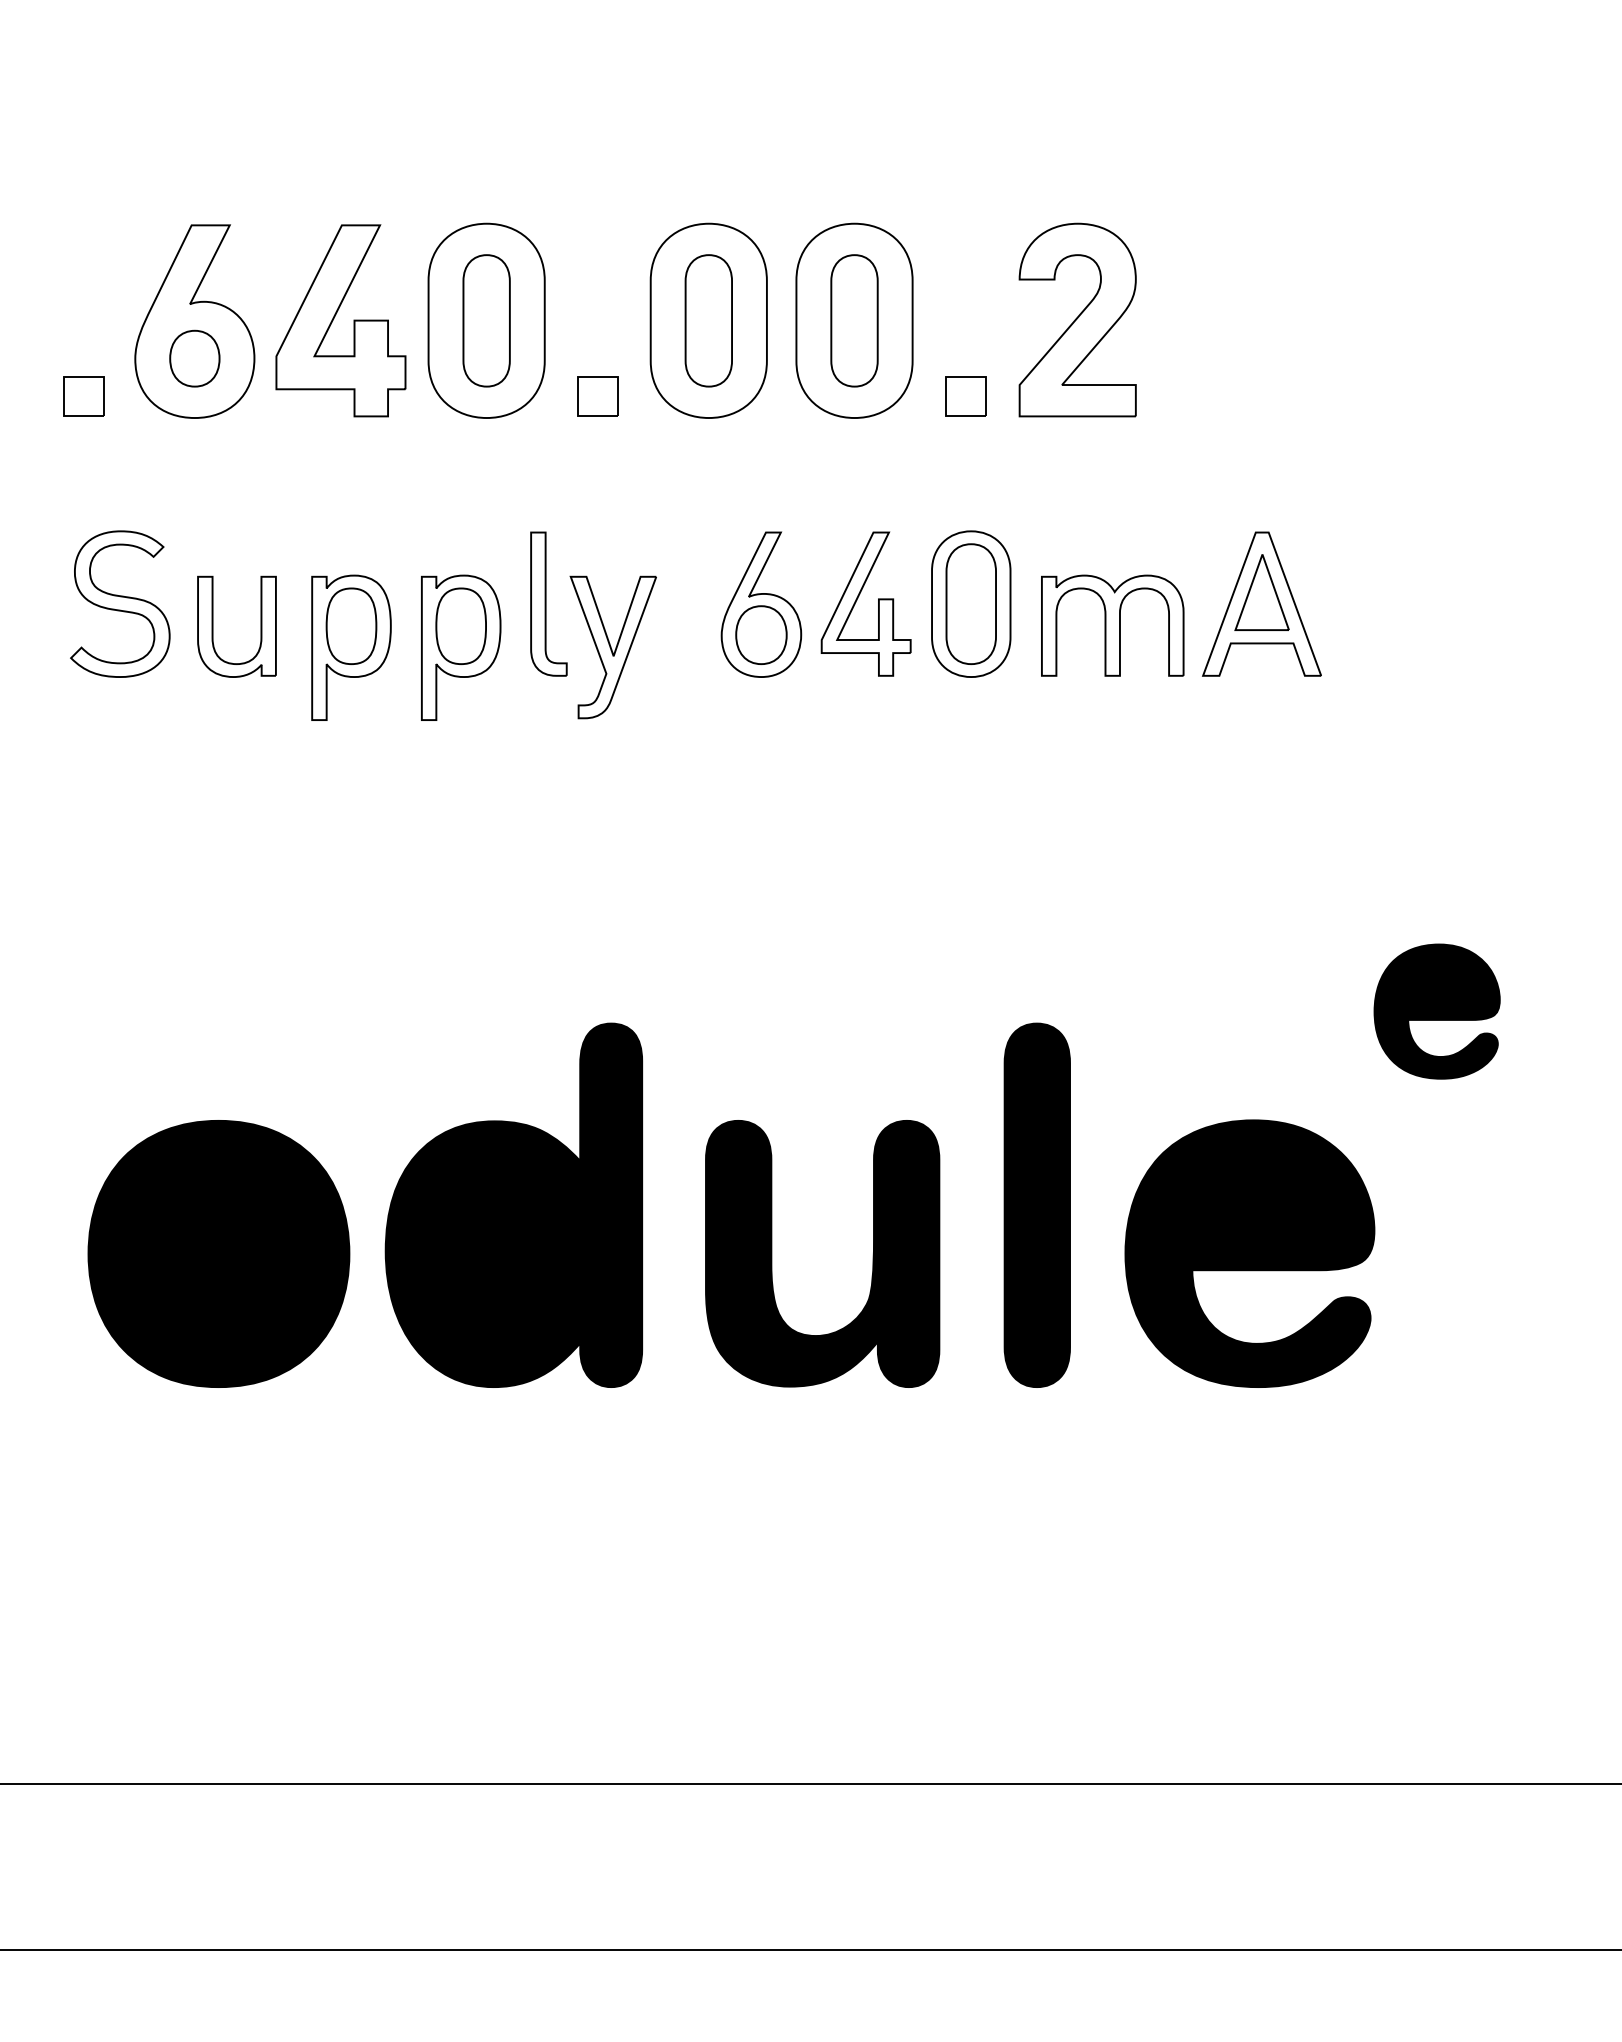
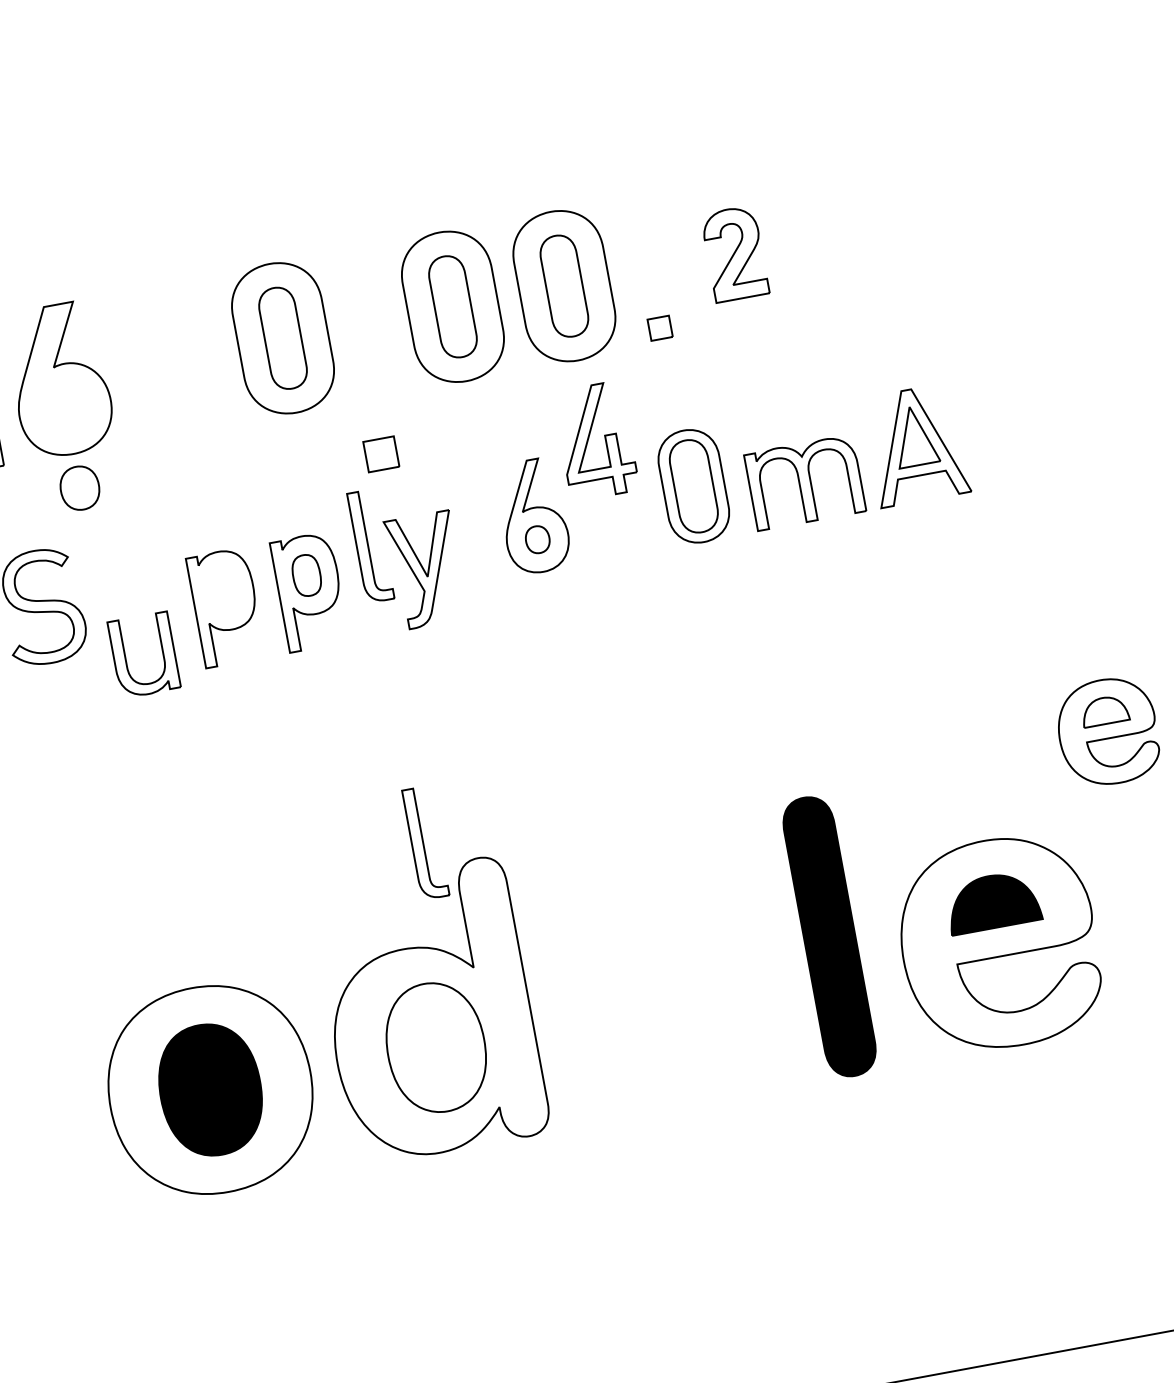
part: (334, 318) -> (166, 358), removed
part: (1077, 319) -> (734, 253), size x0.6
part: (194, 358) -> (79, 488), moved
part: (597, 396) -> (381, 454), moved
part: (965, 396) -> (660, 328), size x0.7
part: (857, 600) -> (588, 439), moved
part: (351, 625) -> (222, 590), removed
part: (460, 625) -> (306, 575), size x0.7
part: (213, 626) -> (126, 658), moved
part: (761, 634) -> (537, 539), size x0.6
fill: (1437, 984) -> (1104, 711), removed
part: (548, 991) -> (425, 842), added
fill: (1436, 1011) -> (1107, 731), removed
fill: (513, 1205) -> (428, 1011), removed
fill: (218, 1253) -> (210, 1089), removed
fill: (513, 1253) -> (435, 1047), removed
part: (772, 1253) -> (633, 1011), removed
fill: (1249, 1253) -> (998, 943), removed

